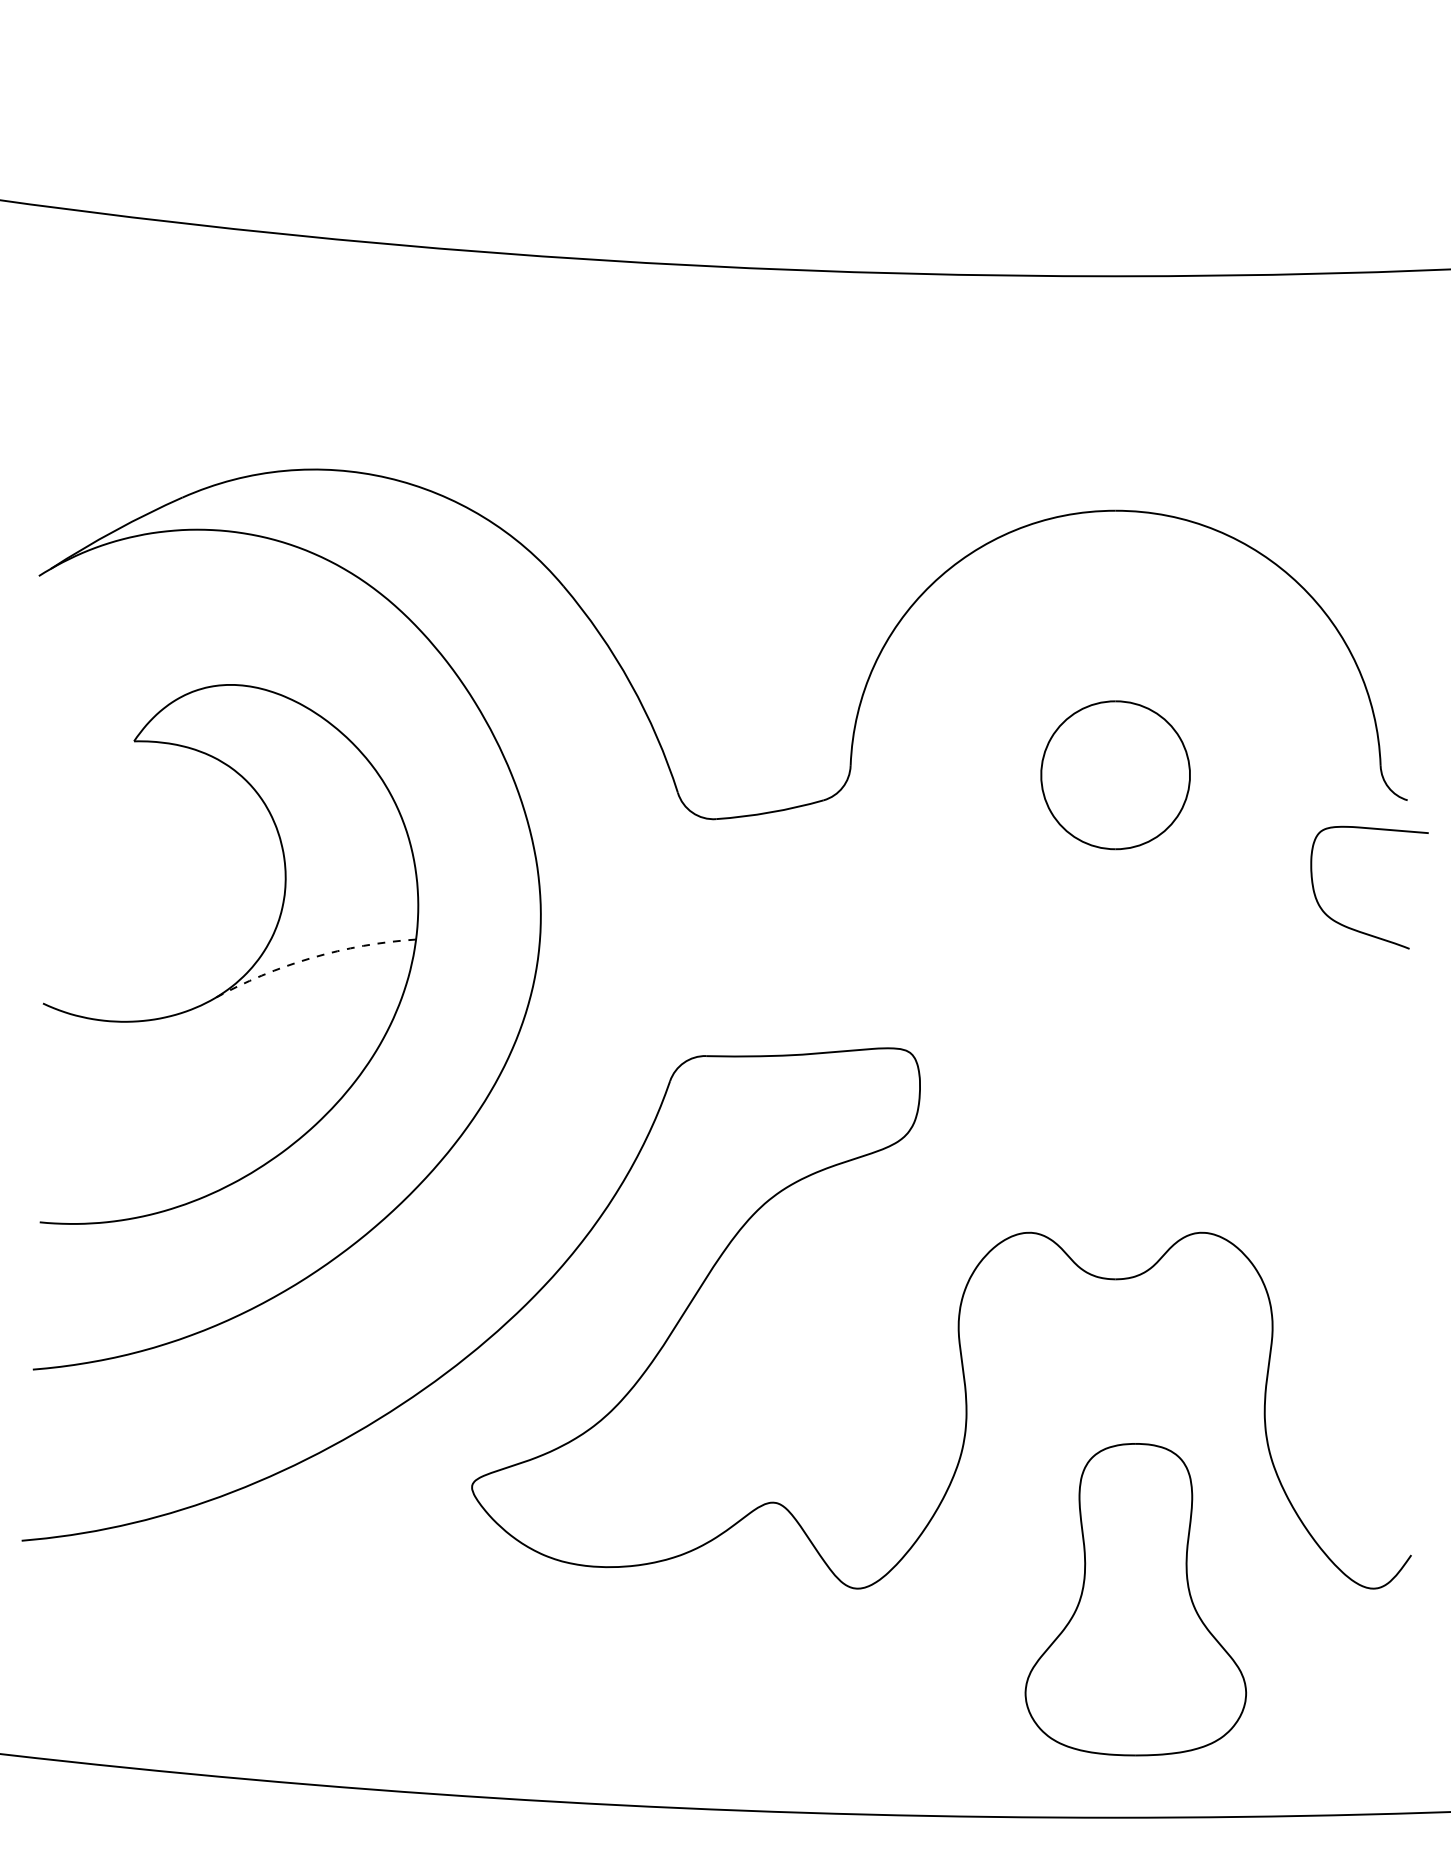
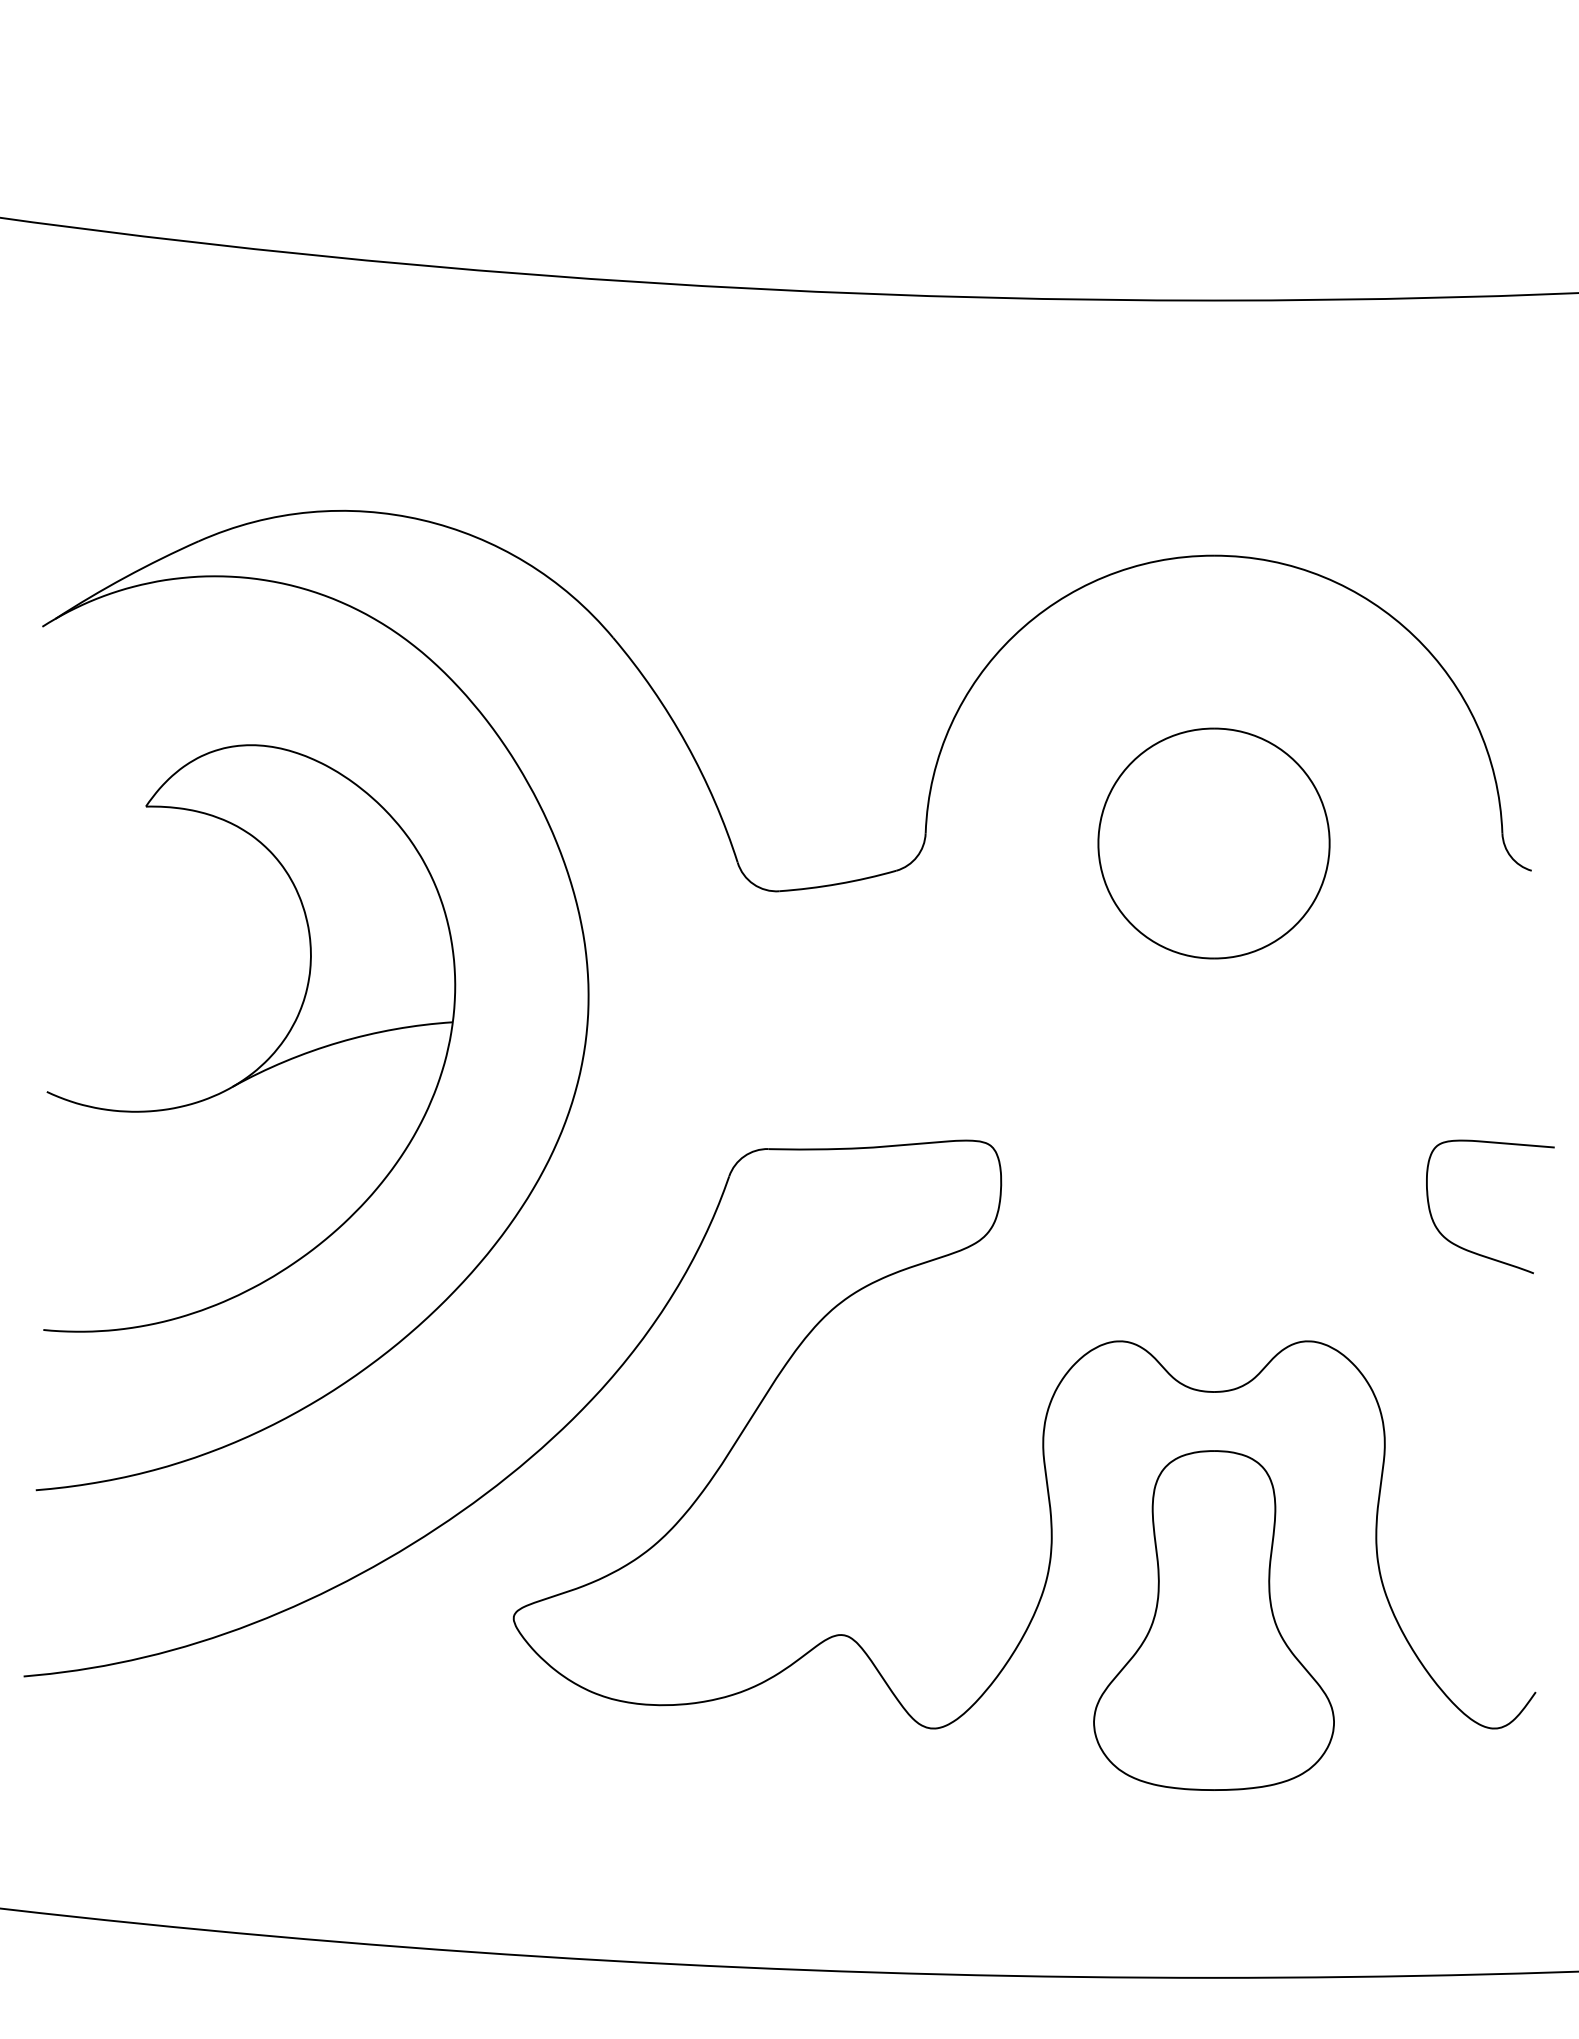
part: (1115, 775) -> (1213, 843), size x1.43
curve: (1356, 929) -> (1476, 1252), moved
arc: (311, 958) -> (339, 1042), dashed -> solid
part: (1135, 1599) -> (1213, 1620), moved

